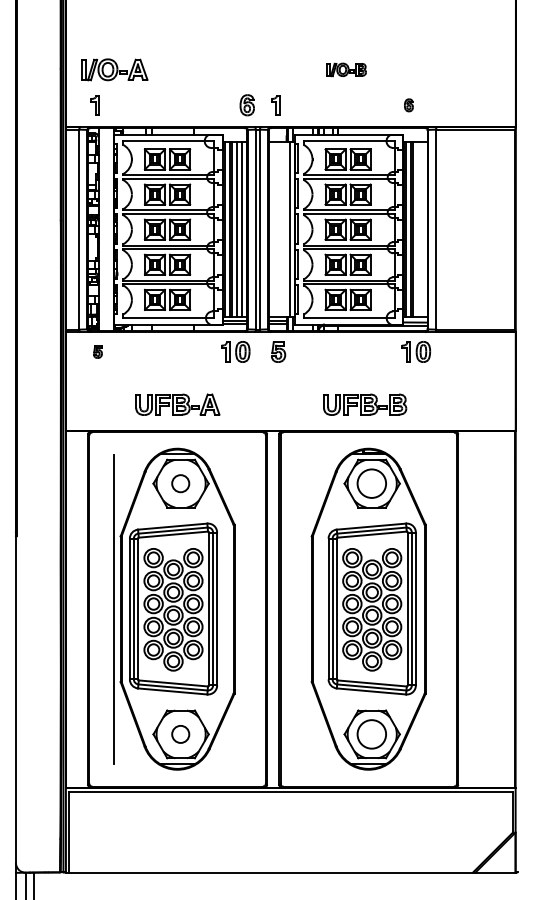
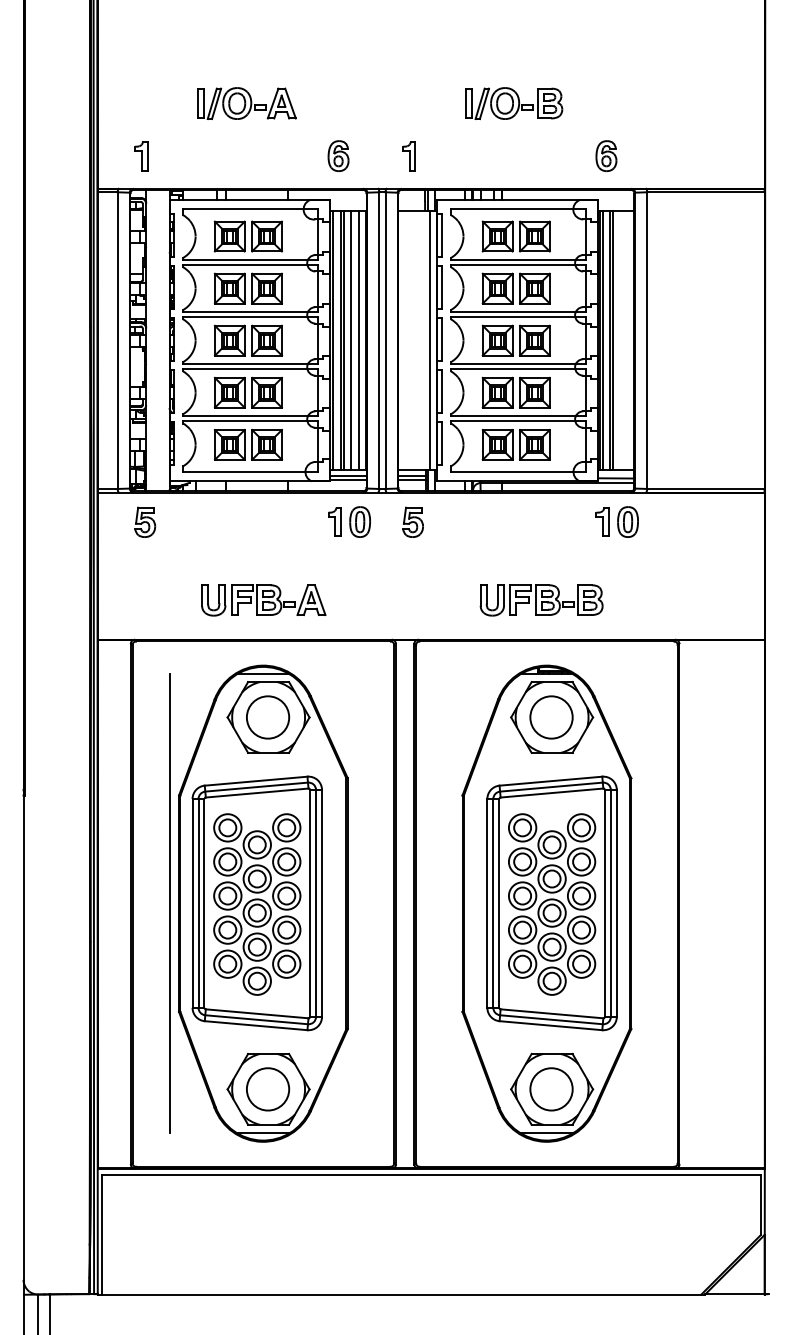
part: (114, 69) -> (246, 103), moved
part: (346, 69) -> (513, 103), size x1.67
part: (246, 105) -> (337, 156), moved
part: (408, 105) -> (605, 156), size x1.67
part: (97, 351) -> (144, 521), size x1.67
circle: (180, 483) -> (267, 717), size x1.67
circle: (180, 734) -> (267, 1089), size x1.67

